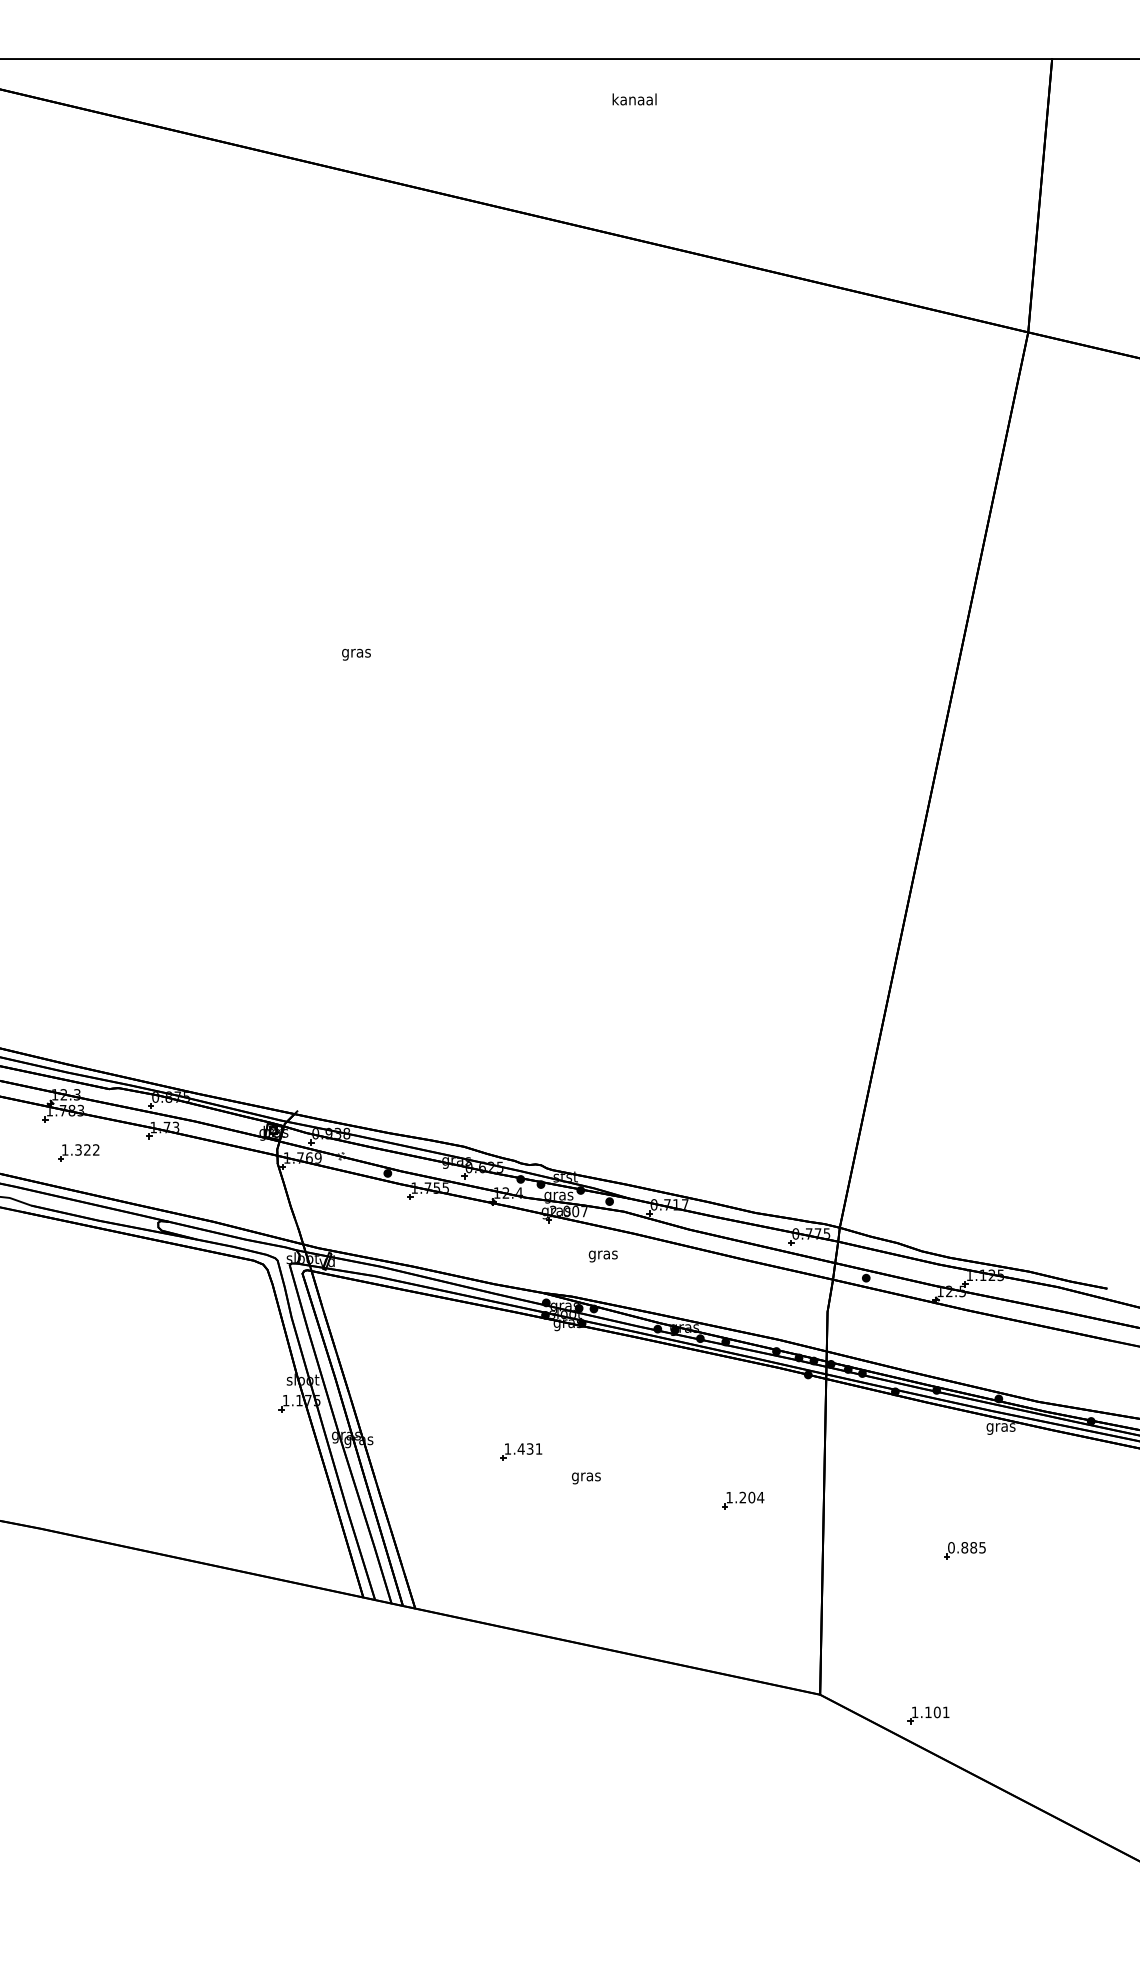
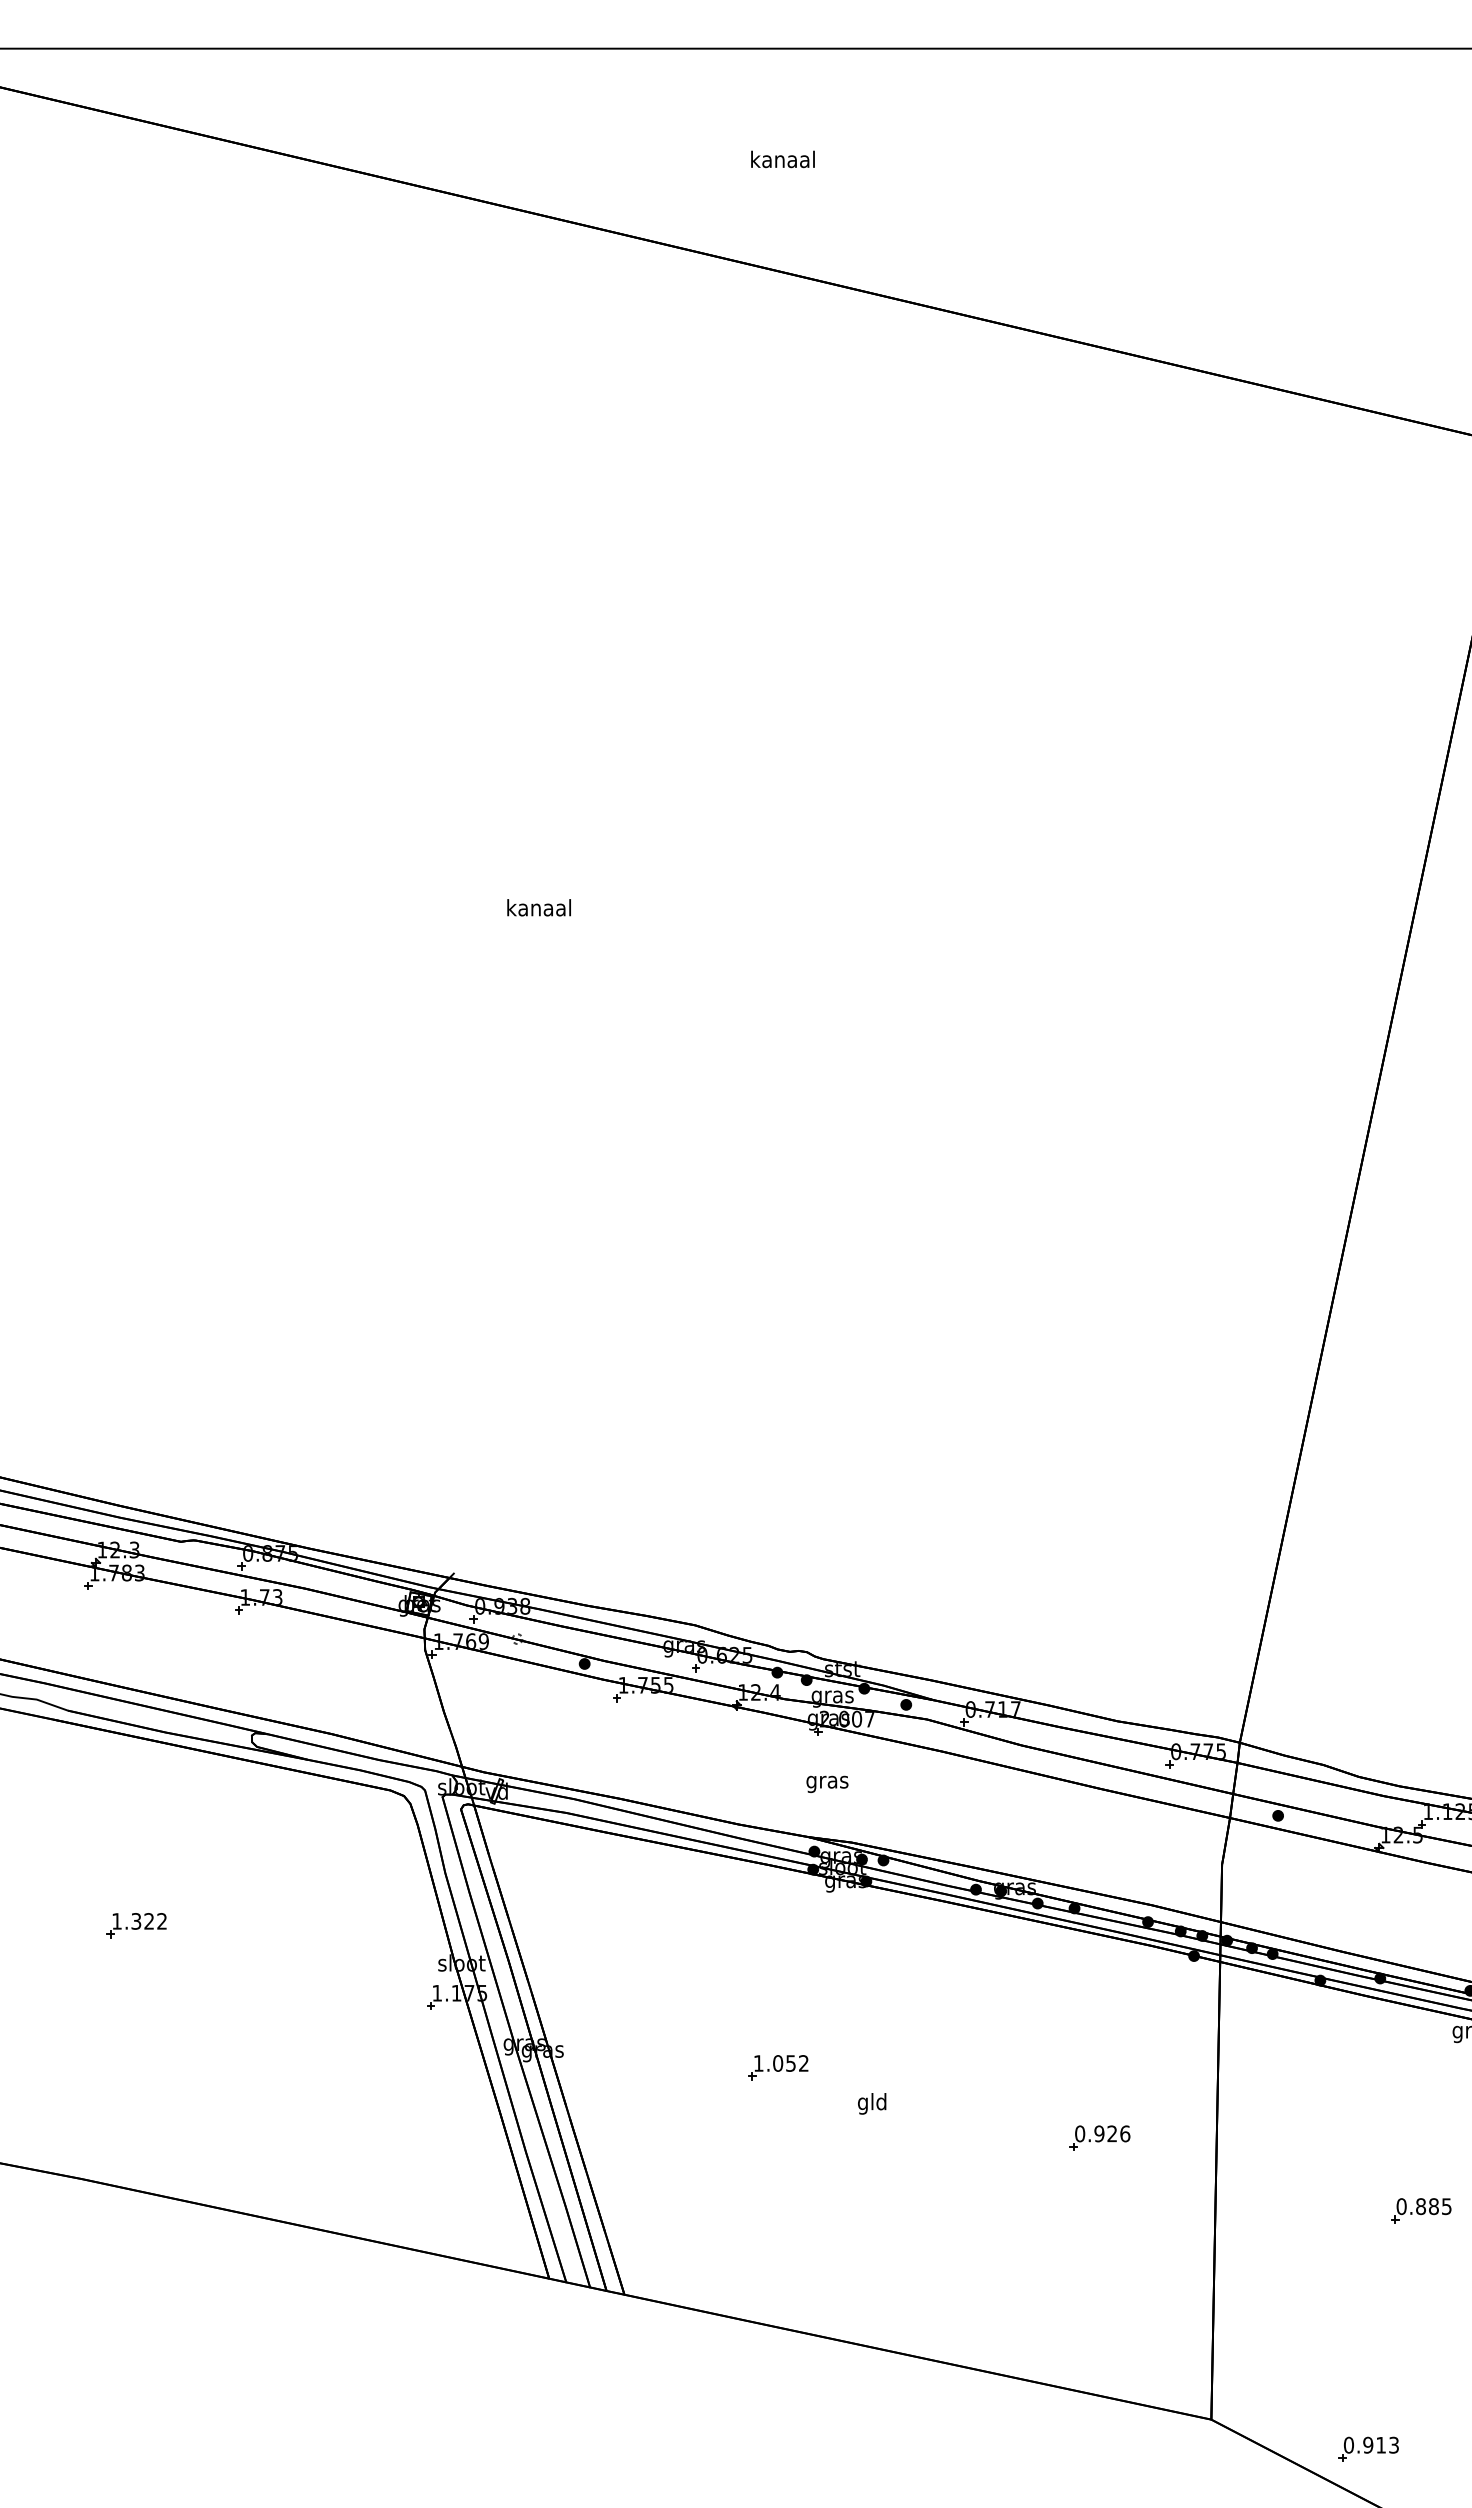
text: (634, 99) -> (782, 159), moved
text: (356, 652) -> (539, 908), gras -> kanaal
part: (78, 1152) -> (136, 1925), moved
text: (602, 1256) -> (826, 1784), moved
text: (529, 1448) -> (790, 2062), 1.431 -> 1.052
text: (586, 1476) -> (872, 2103), gras -> gld
text: (745, 1497) -> (1103, 2133), 1.204 -> 0.926
text: (930, 1712) -> (1371, 2445), 1.101 -> 0.913

